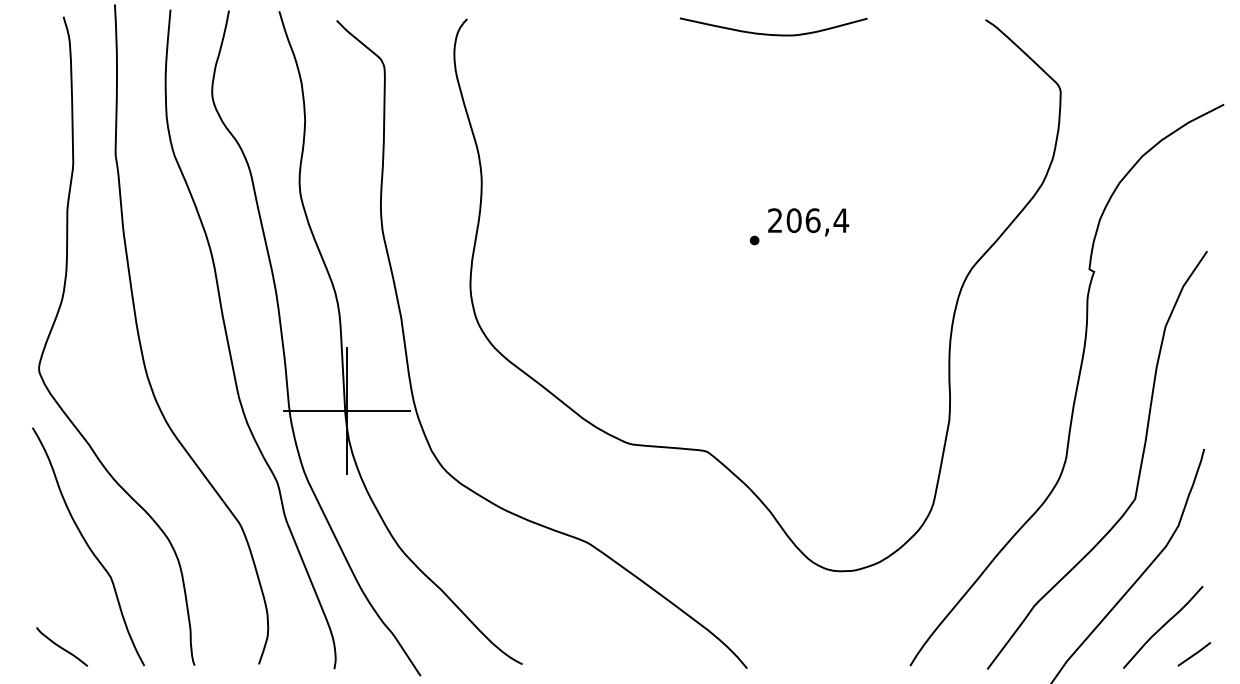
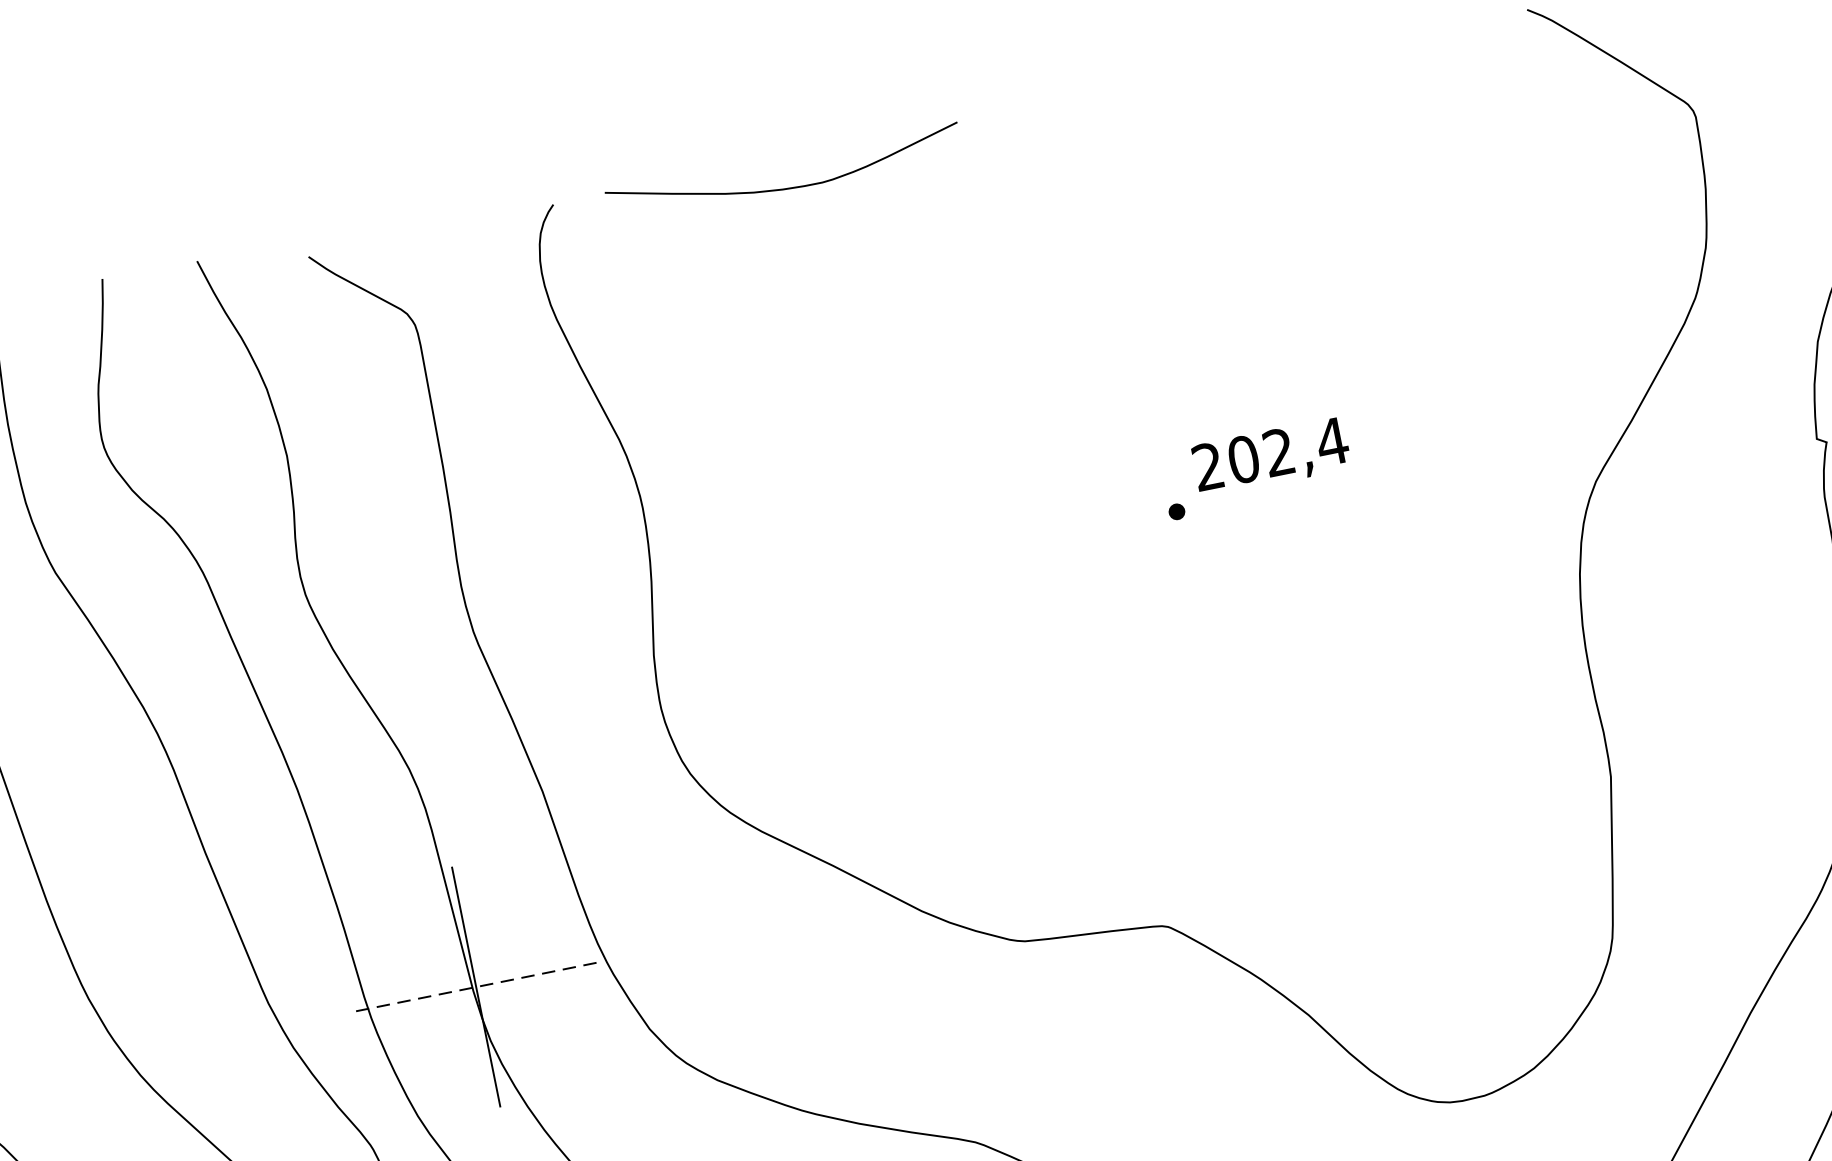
curve: (773, 34) -> (786, 187), moved
text: (812, 220) -> (1278, 452), 206,4 -> 202,4
line: (346, 411) -> (475, 987), solid -> dashed

